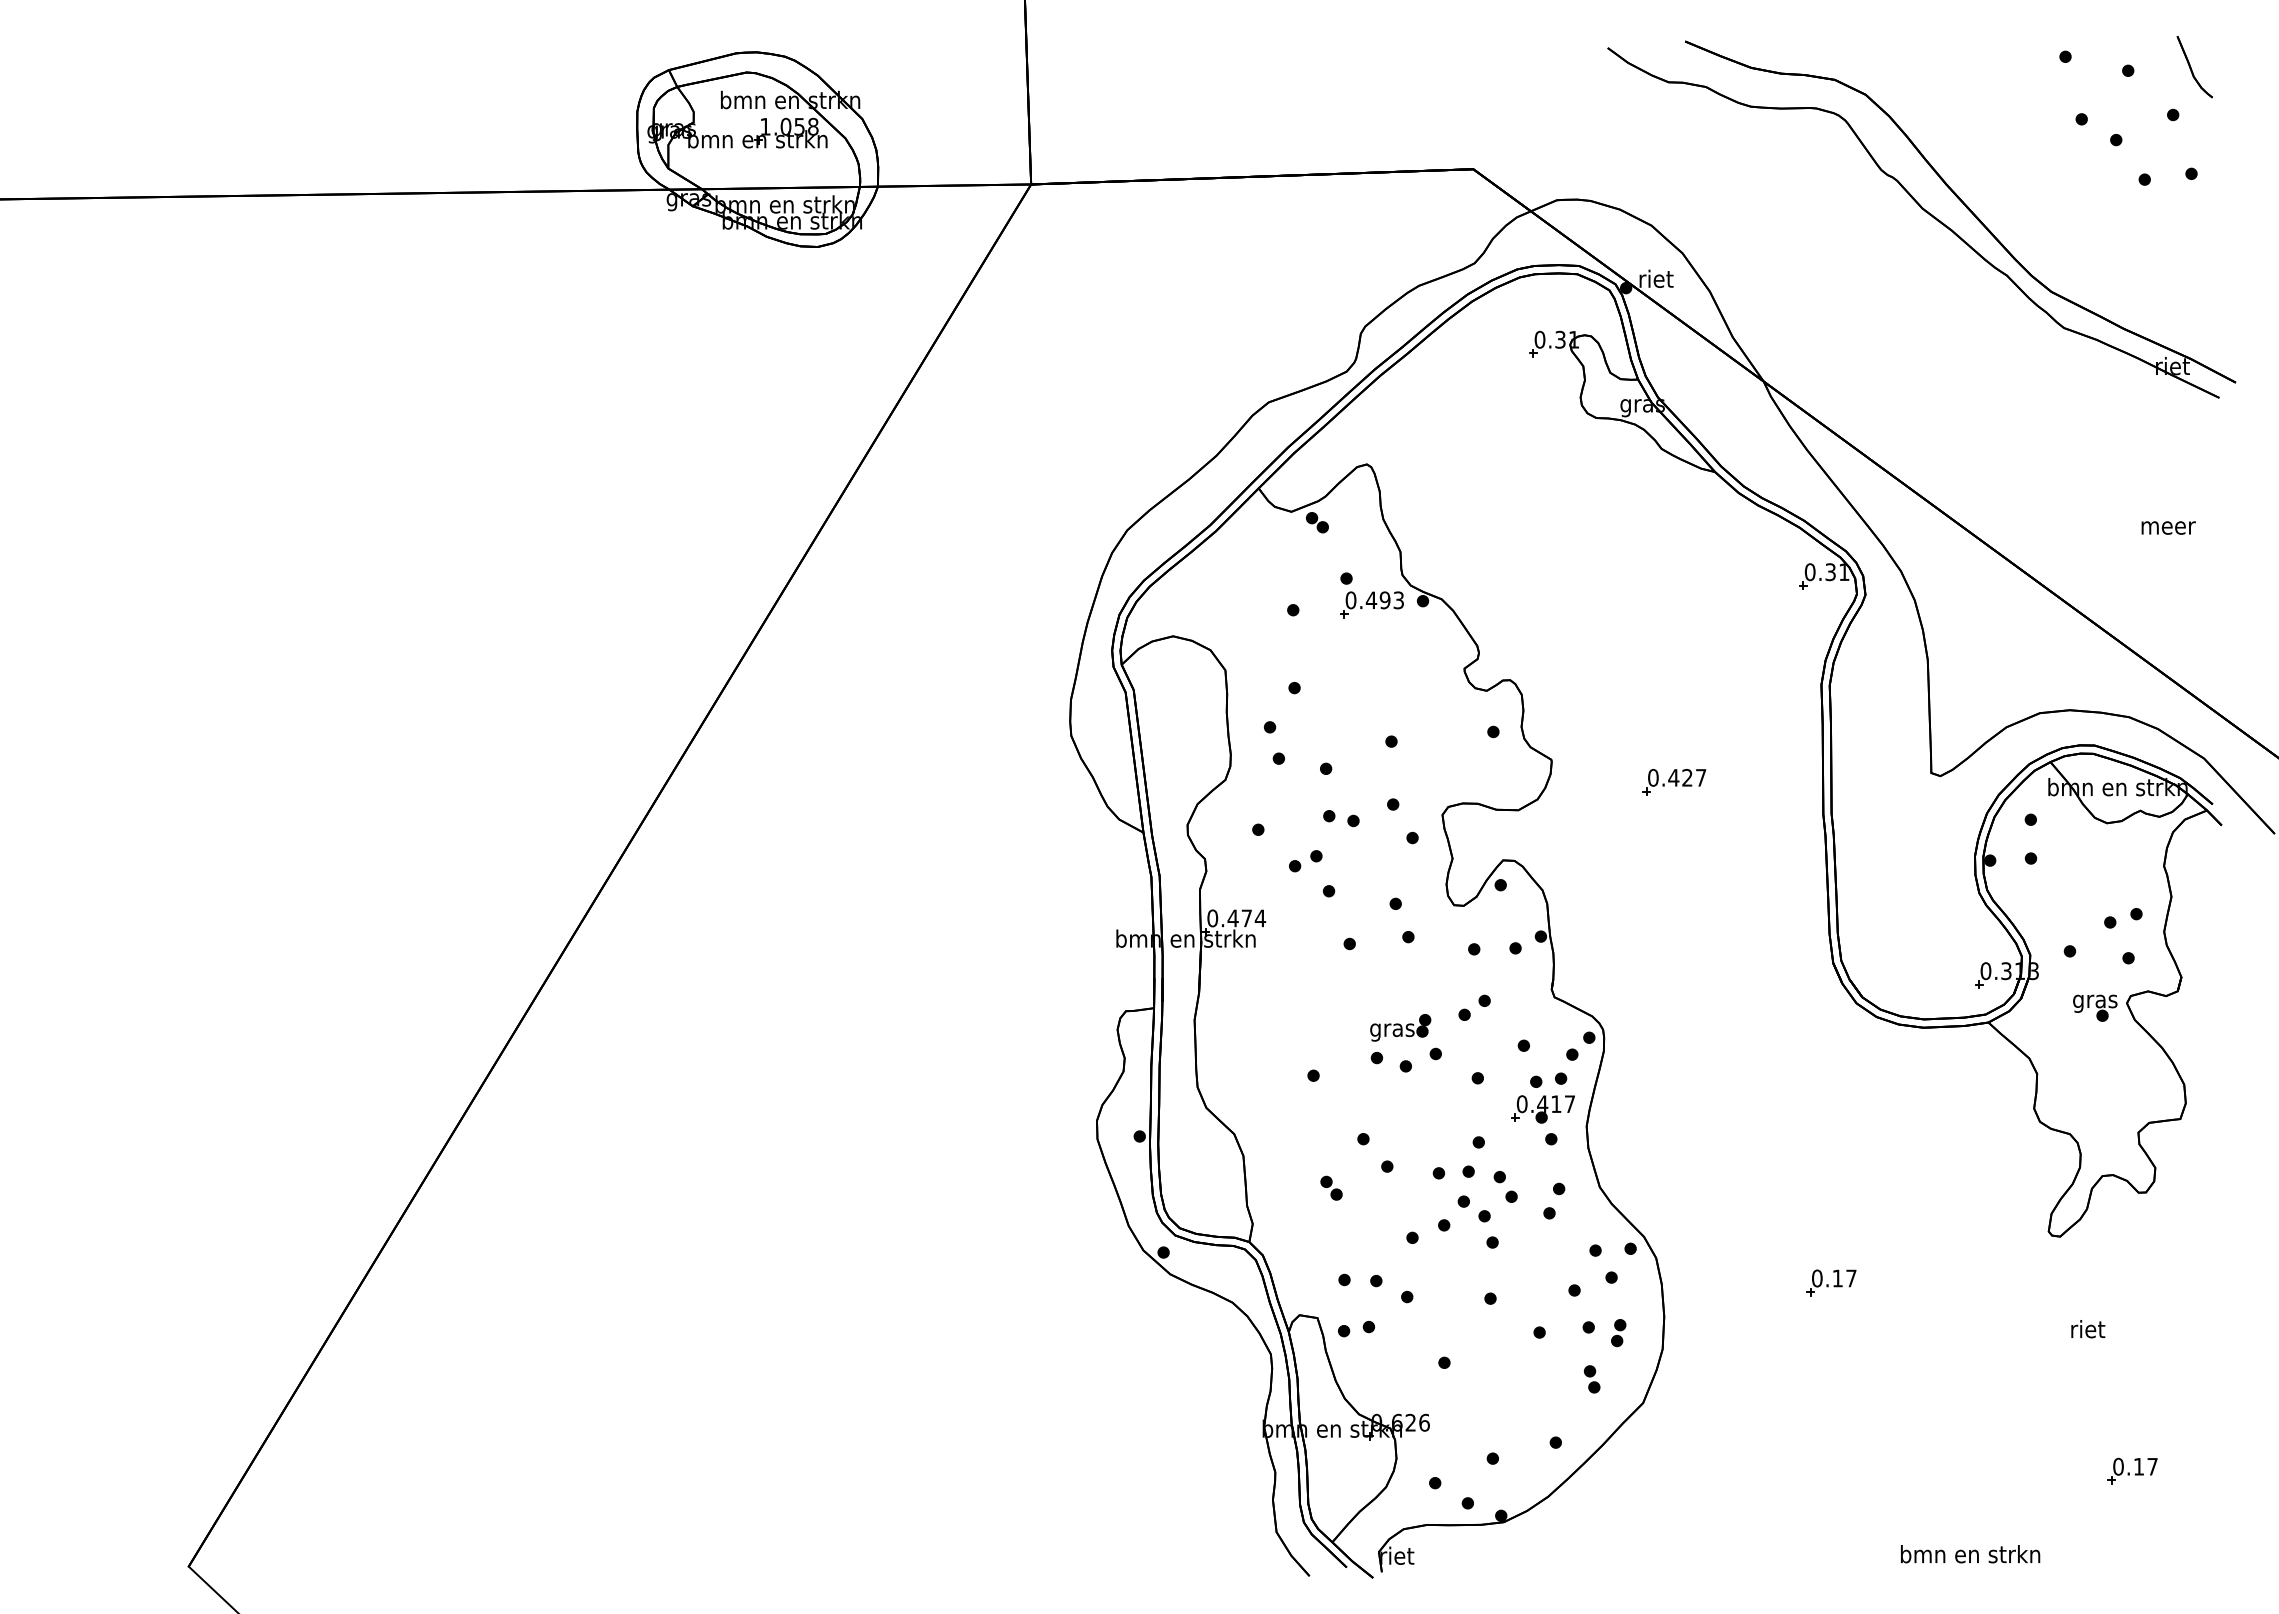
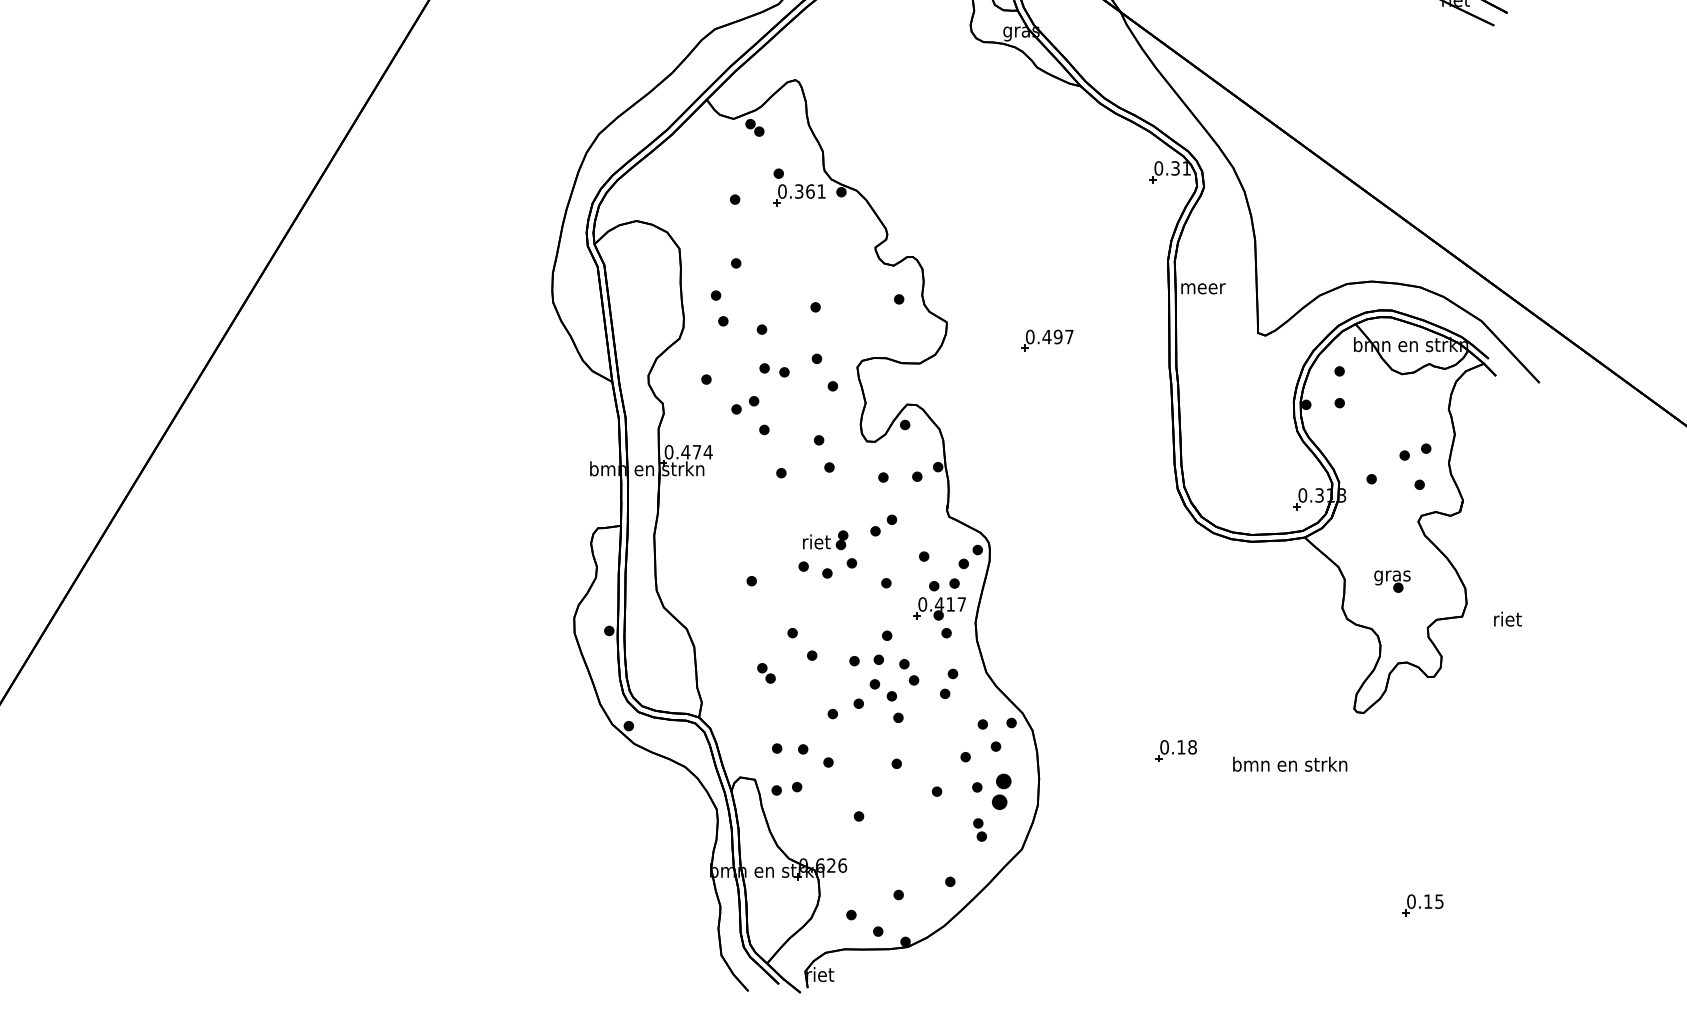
text: (2168, 527) -> (1203, 288), moved
text: (1384, 600) -> (809, 191), 0.493 -> 0.361
text: (1687, 777) -> (1058, 336), 0.427 -> 0.497
part: (2095, 1007) -> (1392, 580), moved
text: (1392, 1029) -> (816, 543), gras -> riet
text: (1851, 1278) -> (1192, 747), 0.17 -> 0.18
text: (2088, 1329) -> (1508, 619), moved
part: (1618, 1333) -> (1001, 792), size x1.6
text: (2152, 1466) -> (1439, 901), 0.17 -> 0.15
text: (1970, 1554) -> (1290, 764), moved

